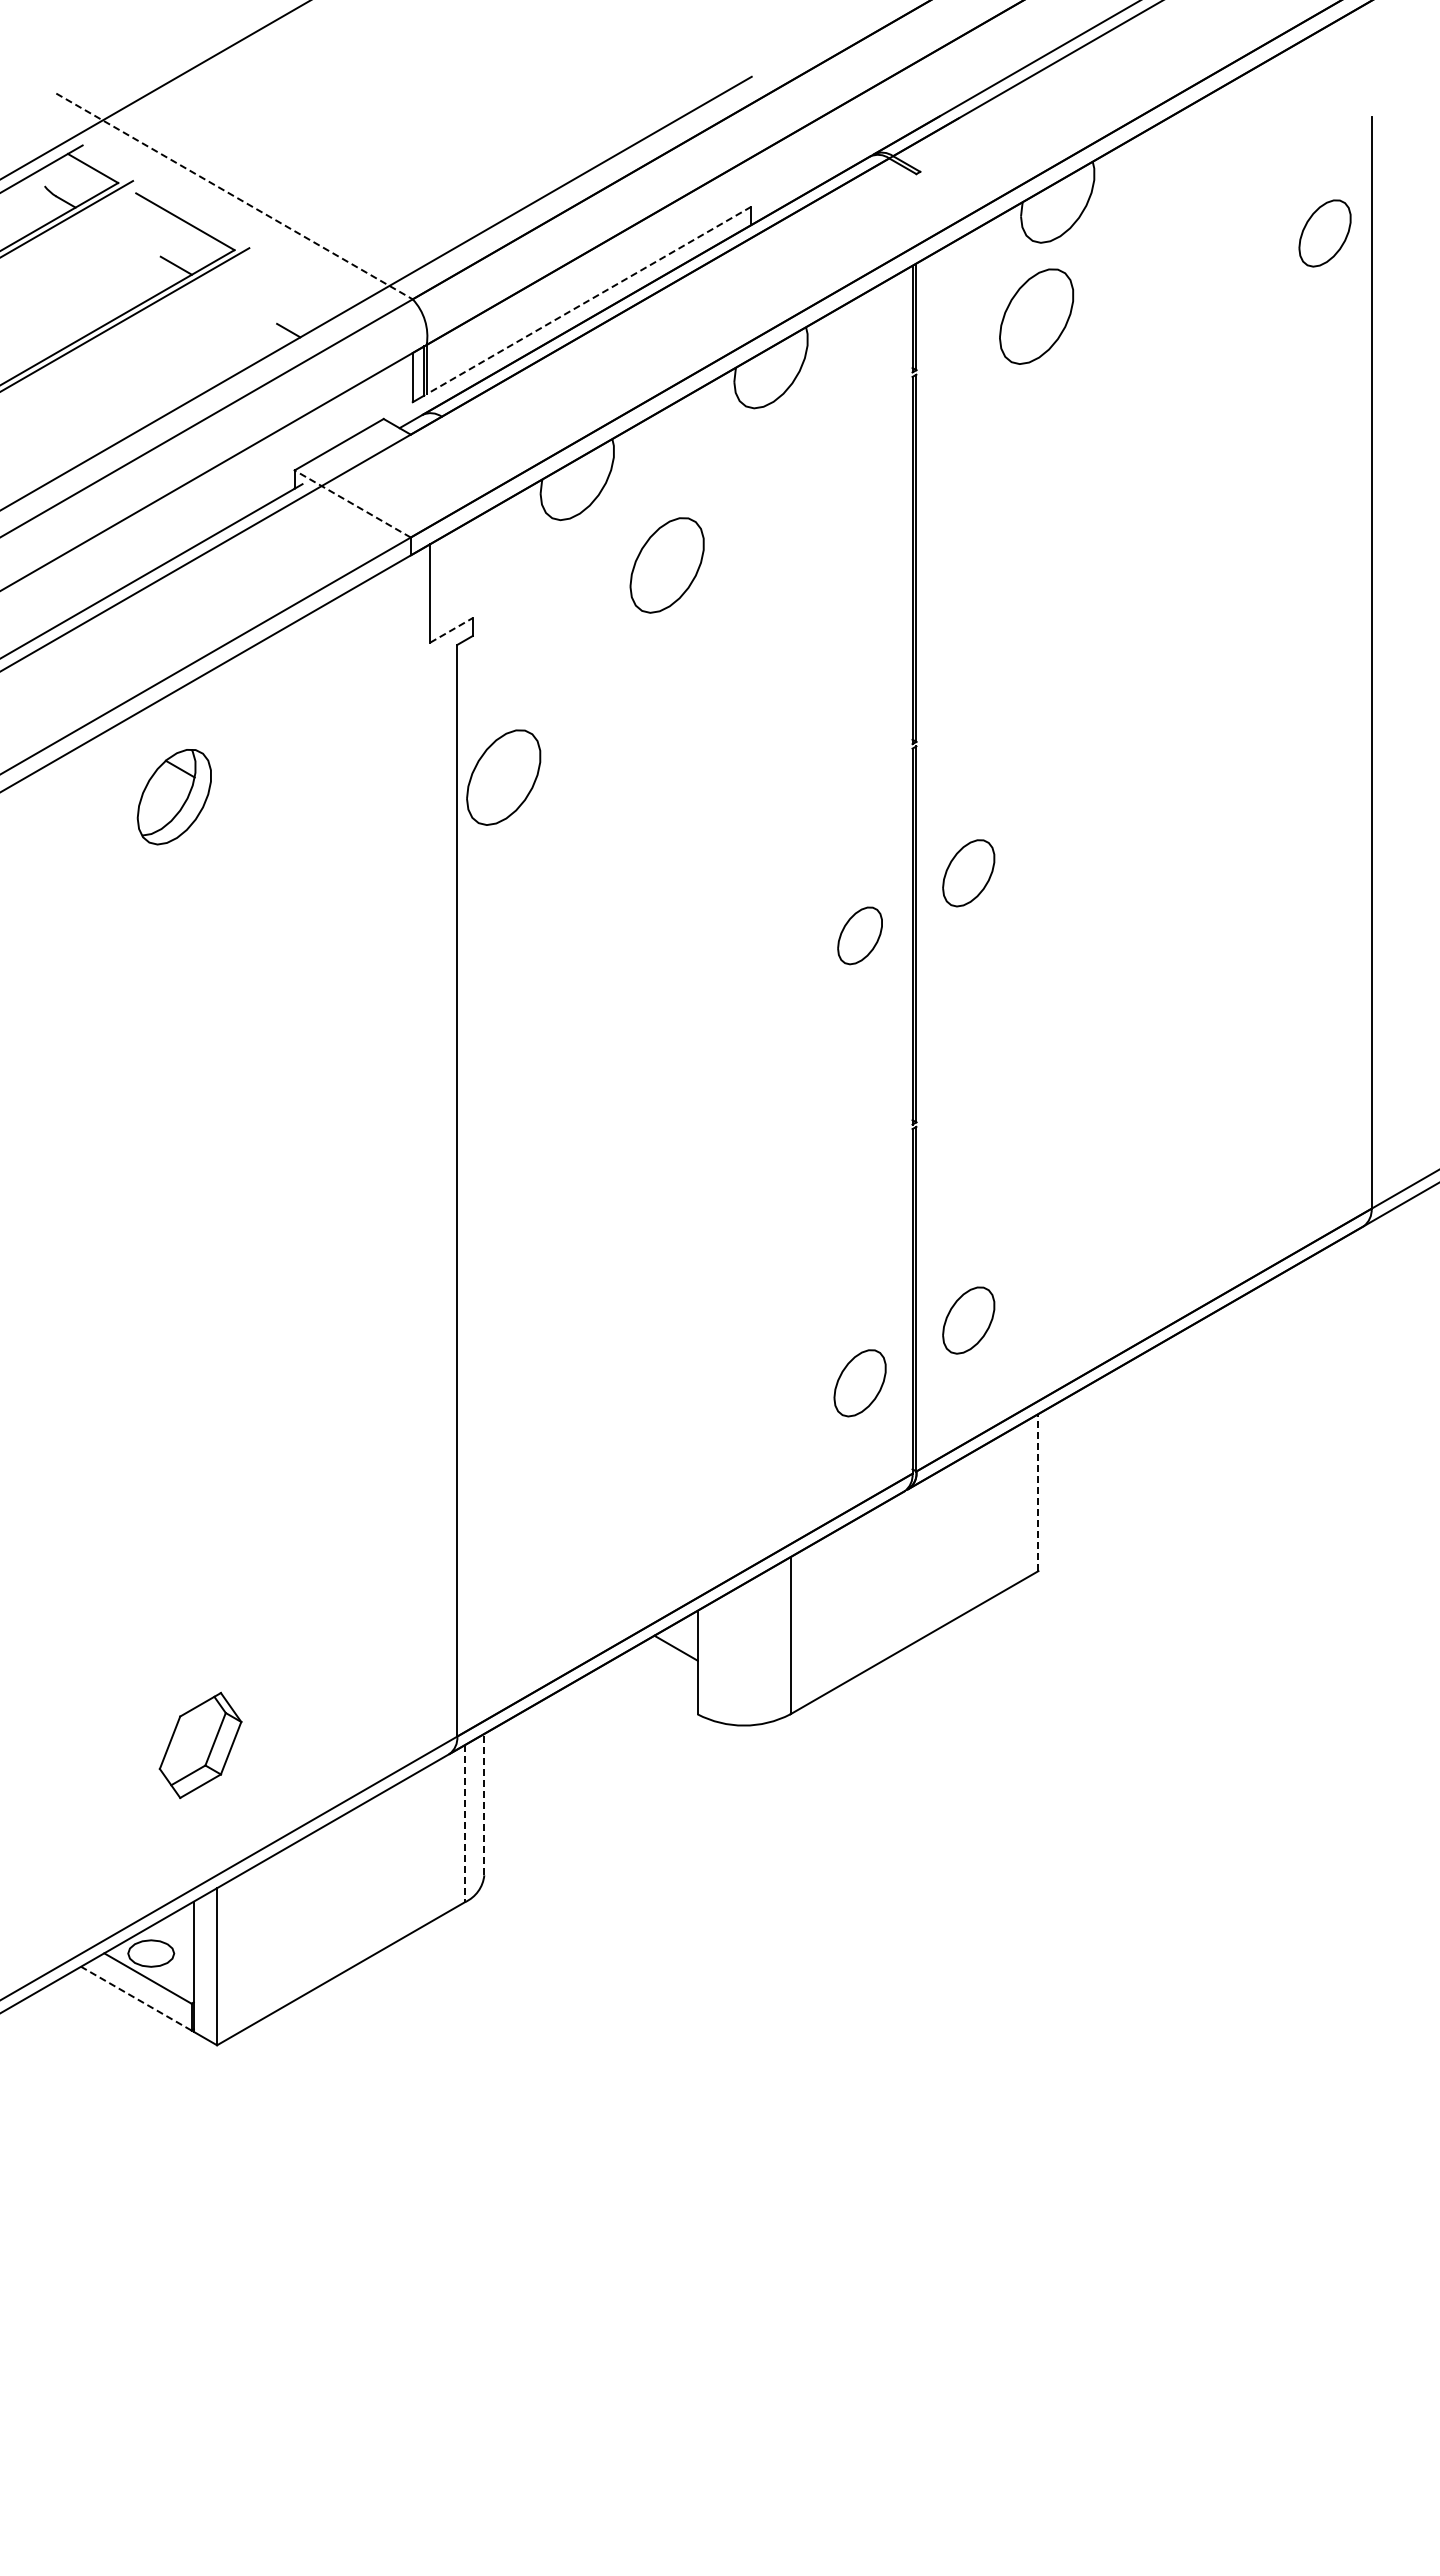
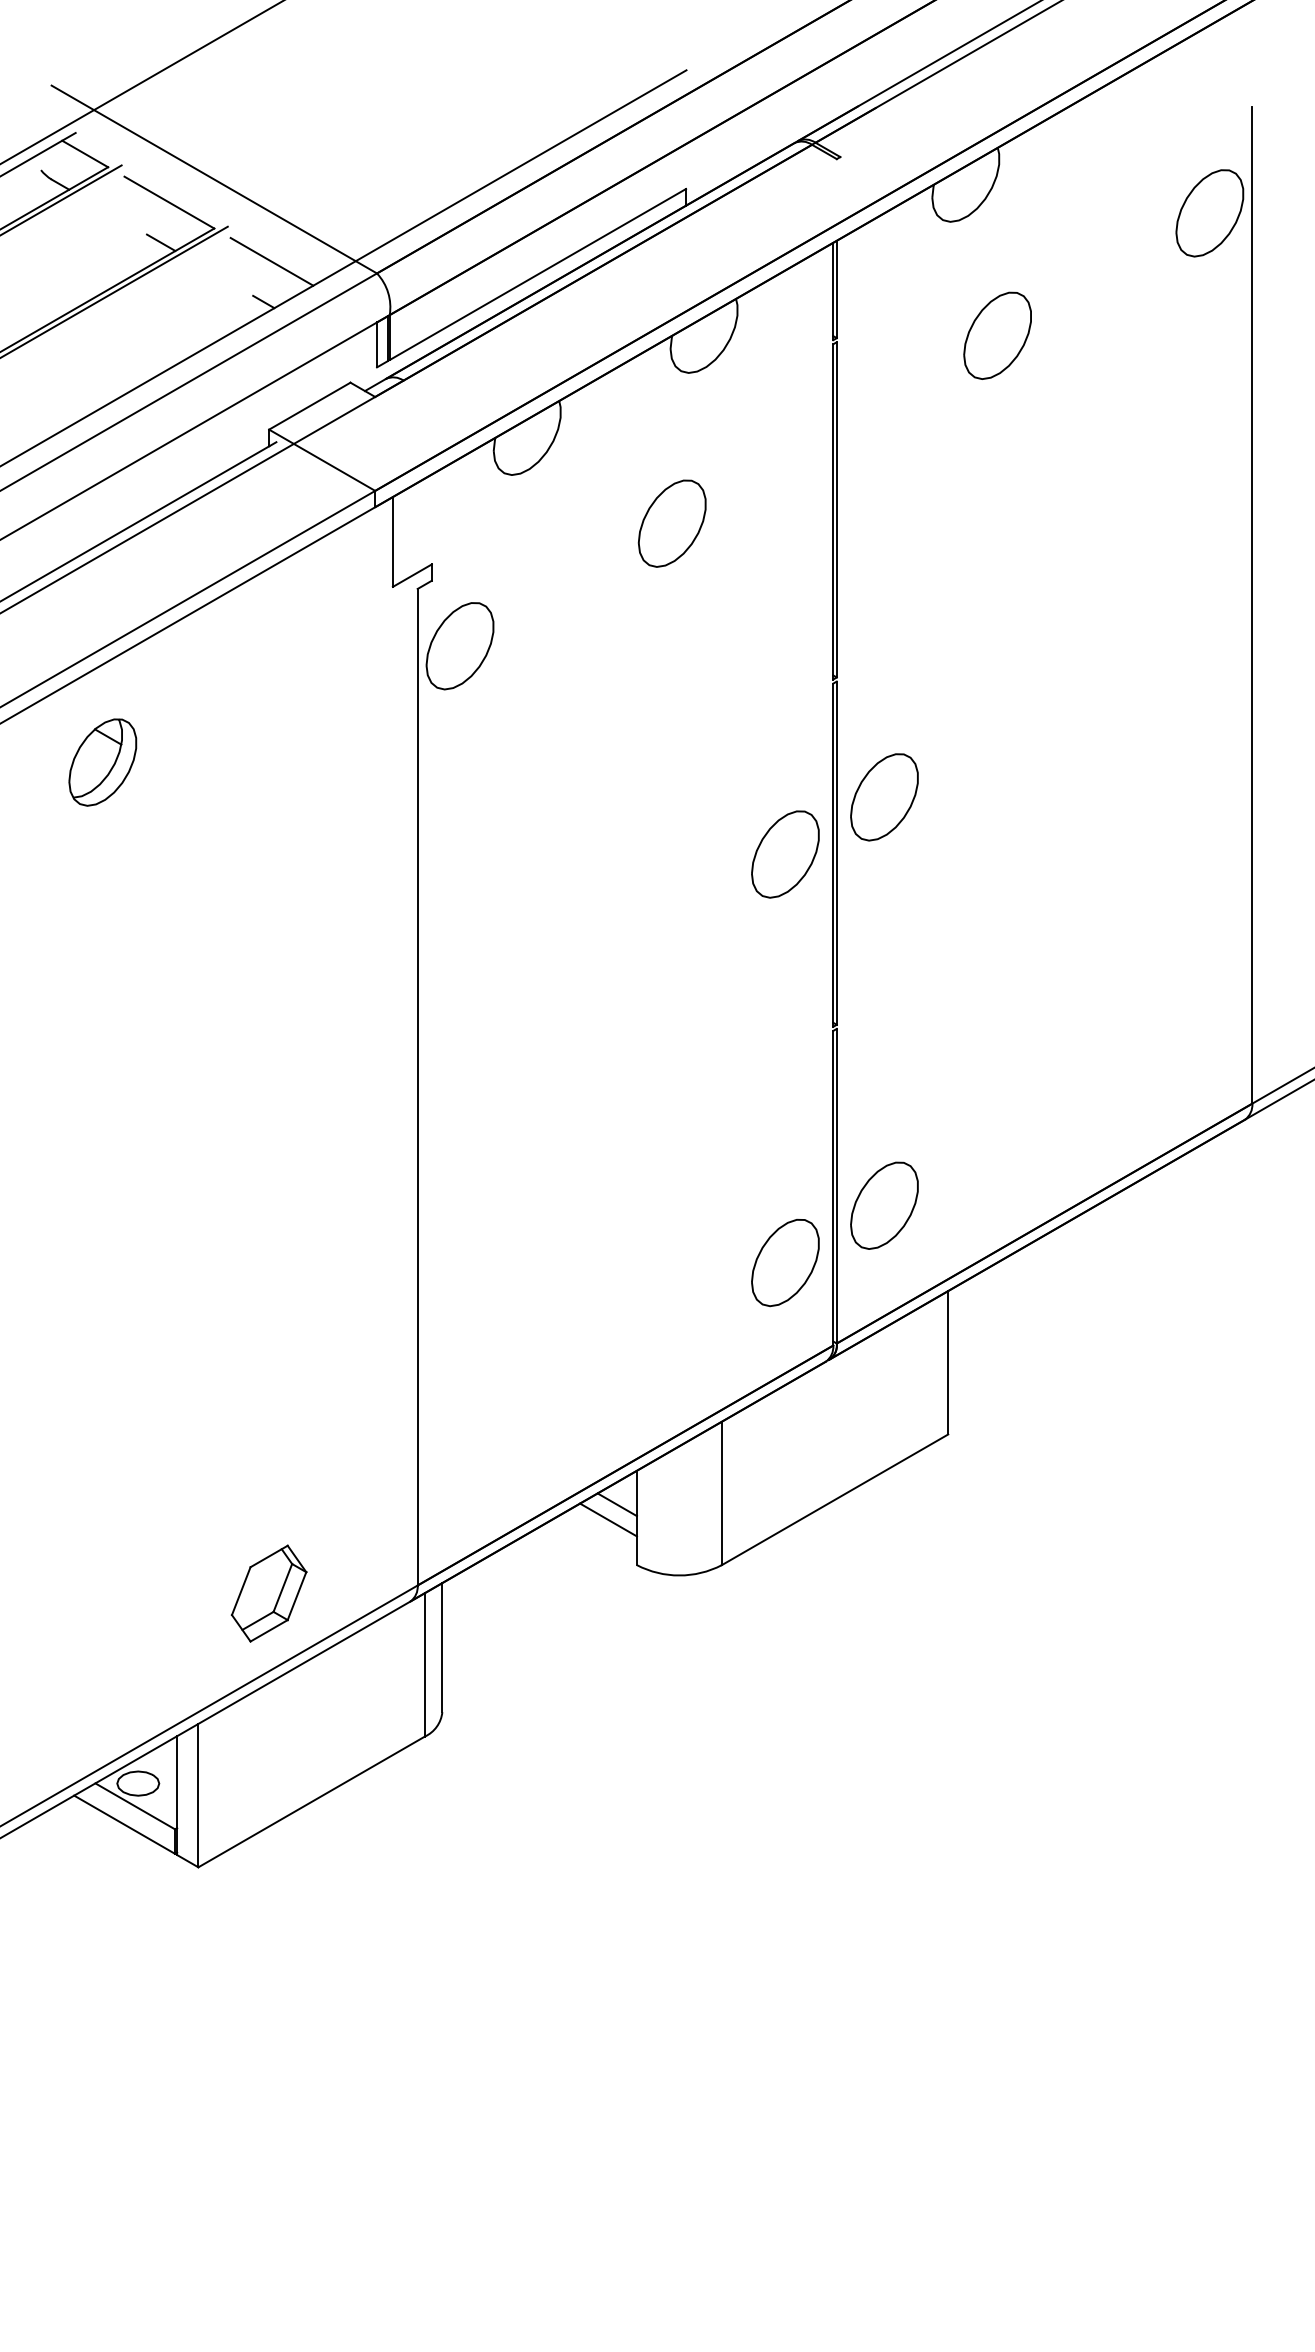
line: (234, 196) -> (214, 179), dashed -> solid
part: (1324, 233) -> (1209, 213), size x1.43
line: (297, 286) -> (271, 261), added
line: (588, 300) -> (537, 274), dashed -> solid
part: (1036, 316) -> (997, 335), moved
line: (352, 503) -> (322, 459), dashed -> solid
part: (666, 565) -> (671, 523), moved
line: (451, 630) -> (412, 575), dashed -> solid
part: (503, 777) -> (459, 646), moved
part: (173, 797) -> (102, 762), moved
part: (968, 873) -> (884, 797), size x1.43
part: (859, 935) -> (784, 854), size x1.67
part: (968, 1320) -> (884, 1205), size x1.43
part: (859, 1383) -> (784, 1263), size x1.43
line: (1038, 1492) -> (948, 1362), dashed -> solid
line: (666, 1664) -> (608, 1519), added
part: (200, 1744) -> (269, 1592), moved
line: (484, 1804) -> (442, 1647), dashed -> solid
line: (465, 1823) -> (425, 1664), dashed -> solid
line: (136, 1998) -> (124, 1824), dashed -> solid

